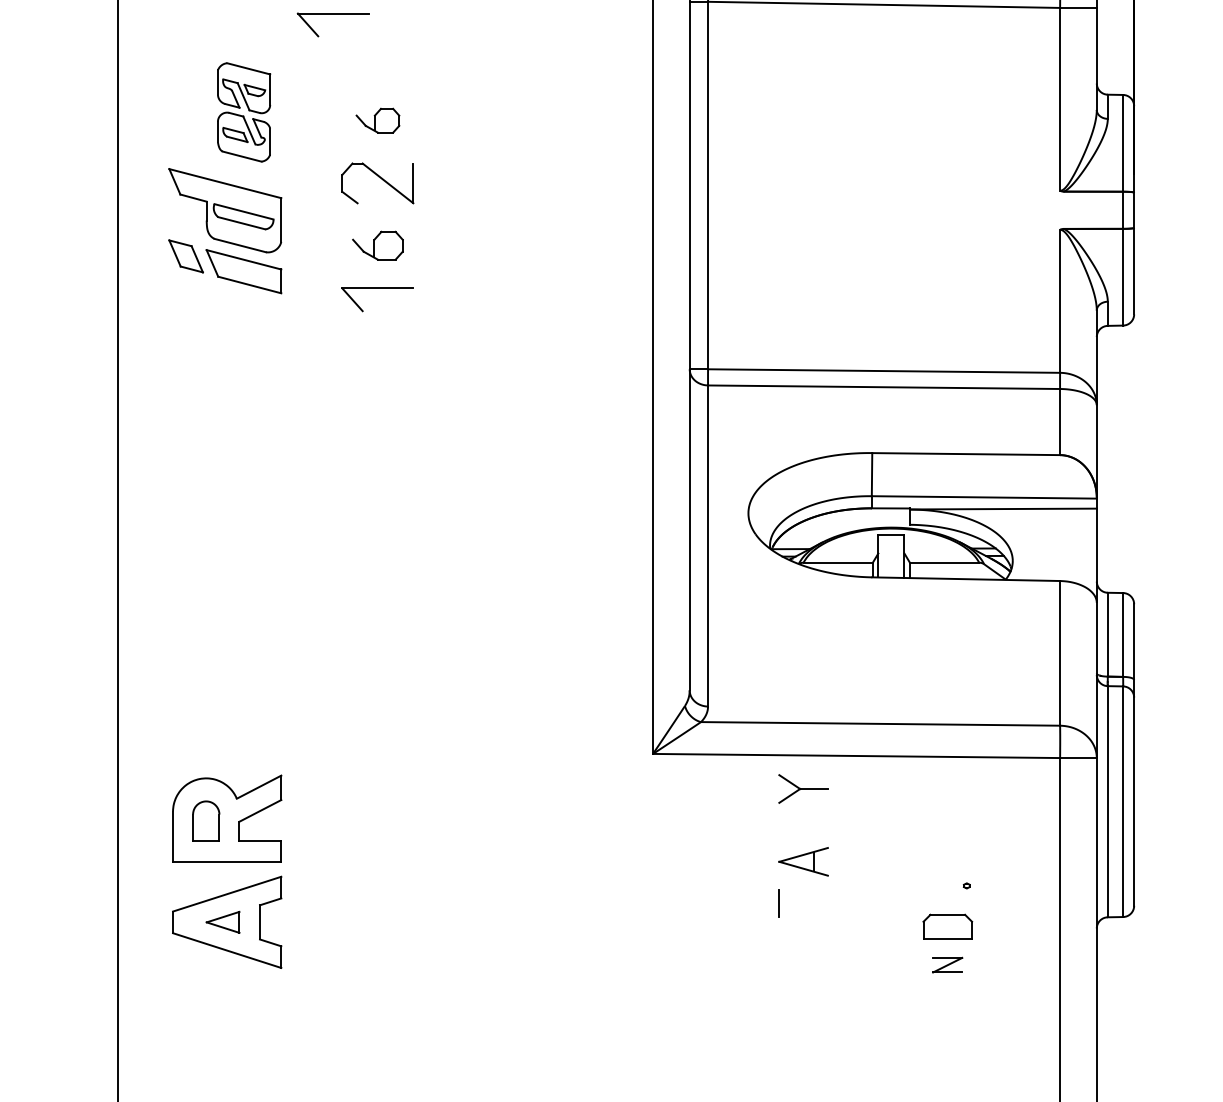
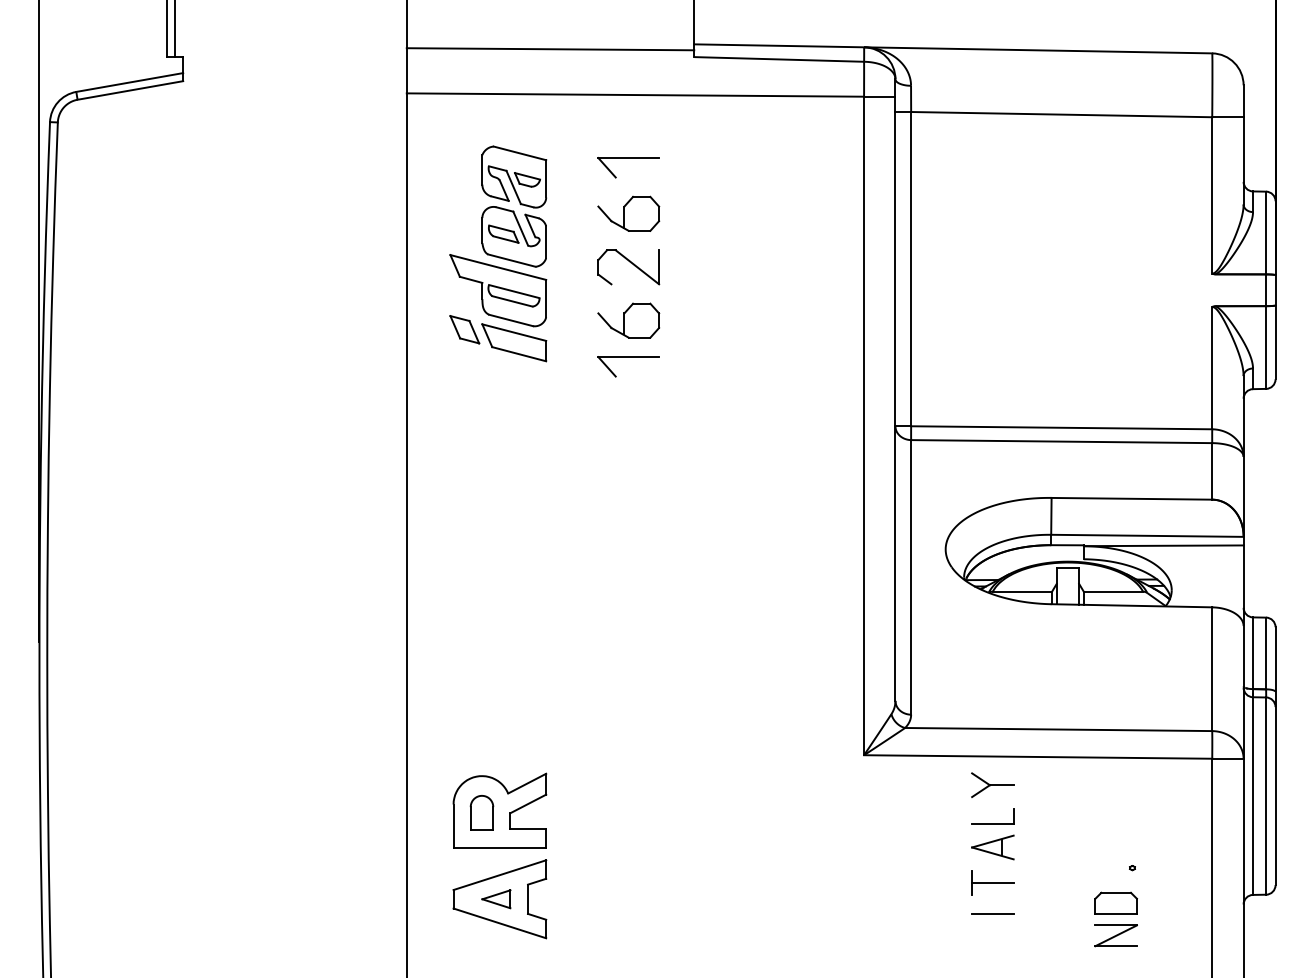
part: (333, 14) -> (628, 158), moved
part: (244, 112) -> (514, 206), size x1.43
part: (377, 120) -> (628, 213), size x1.67
part: (377, 245) -> (628, 320), size x1.43
part: (803, 833) -> (992, 823), added
line: (803, 903) -> (992, 883), added
line: (803, 939) -> (992, 913), added
part: (947, 964) -> (1115, 935), size x1.67

